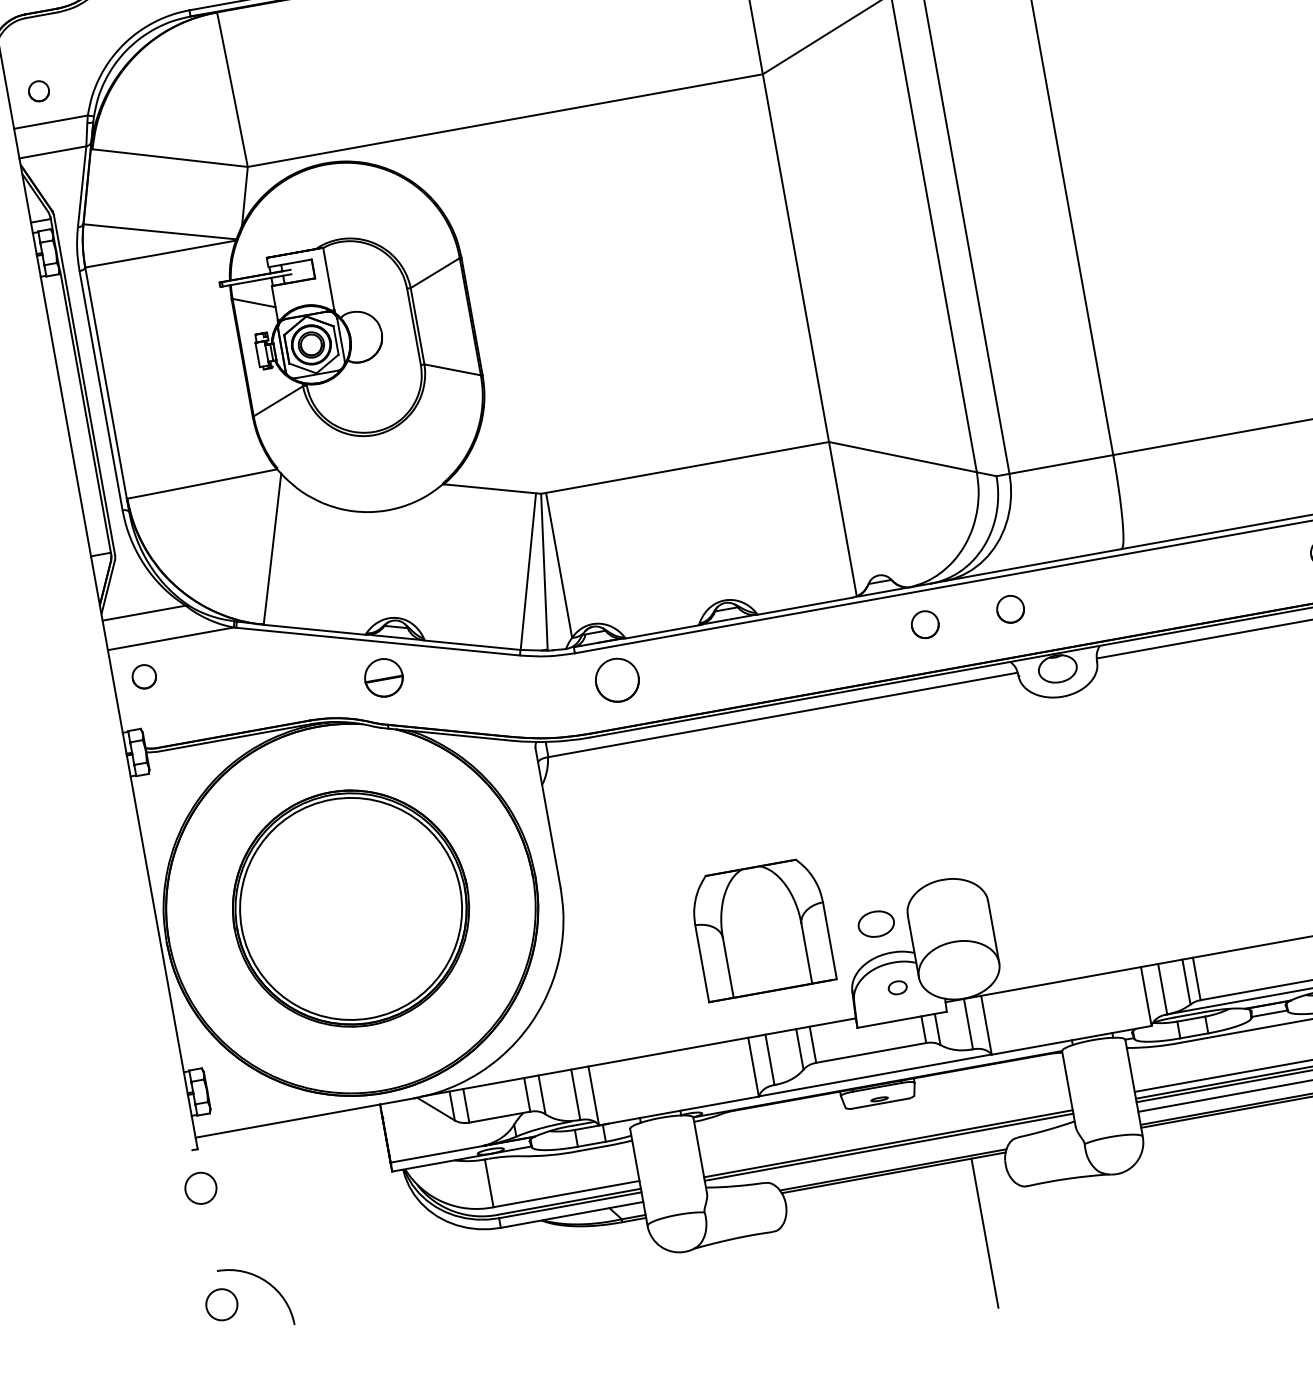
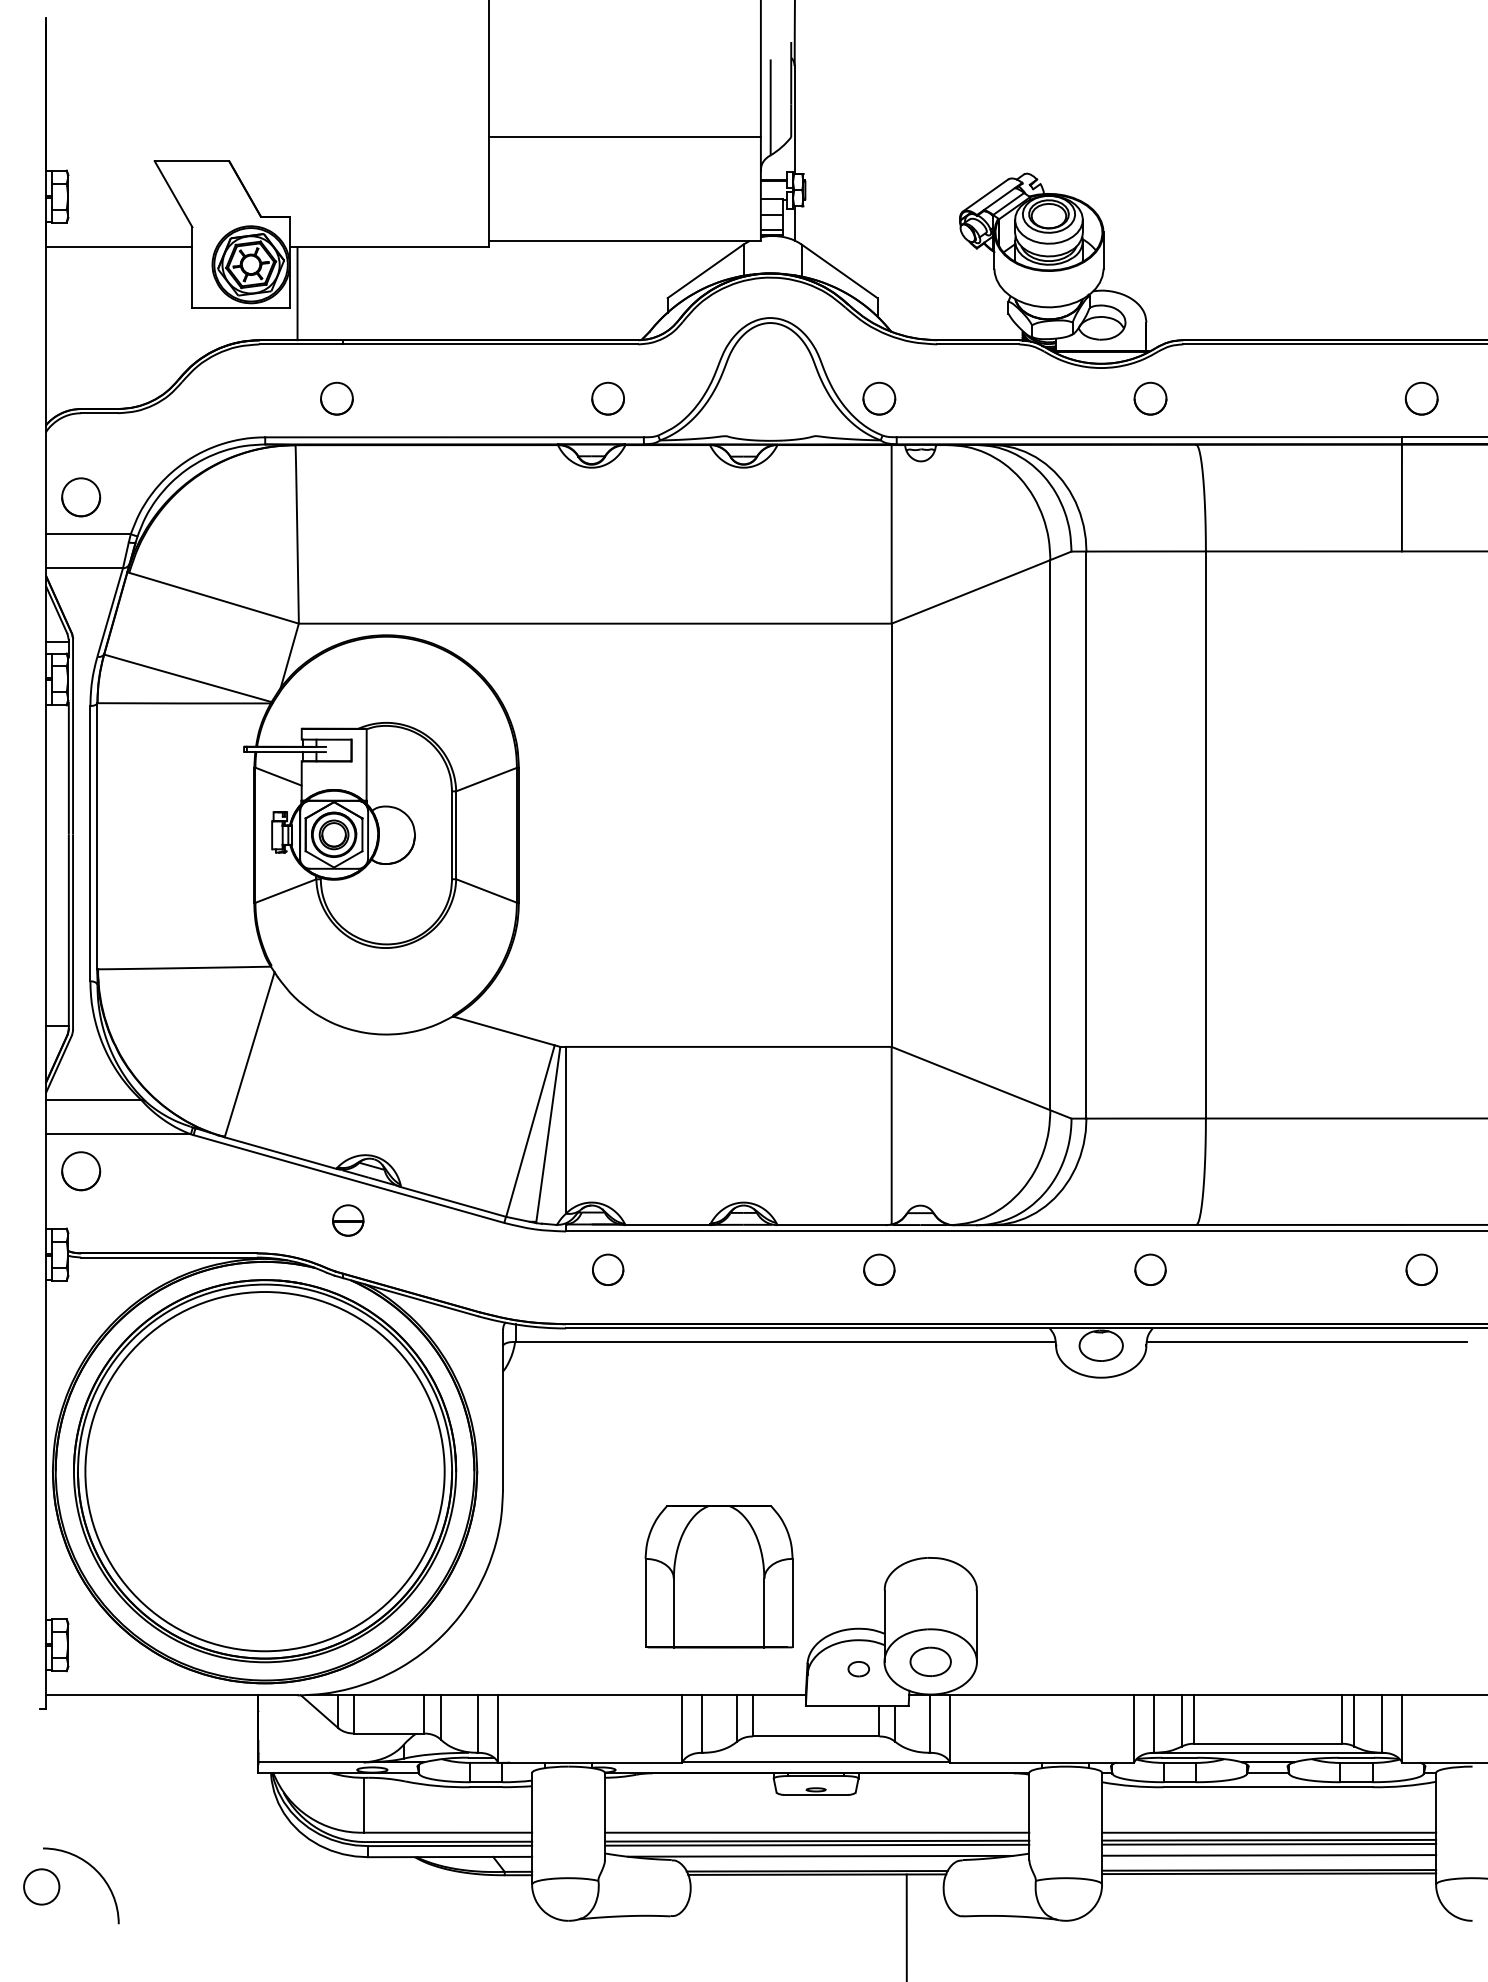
circle: (39, 91) -> (81, 497), size x1.67
circle: (1010, 609) -> (1150, 1269), moved
circle: (925, 624) -> (879, 1269), moved
circle: (144, 676) -> (81, 1171), size x1.43
part: (384, 677) -> (348, 1220), size x0.71
circle: (617, 679) -> (608, 1269), size x0.62
part: (351, 908) -> (265, 1471), size x1.43
part: (876, 923) -> (930, 1661), moved
line: (886, 1136) -> (816, 1832), added
line: (893, 1155) -> (820, 1855), added
circle: (200, 1187) -> (41, 1752), removed

